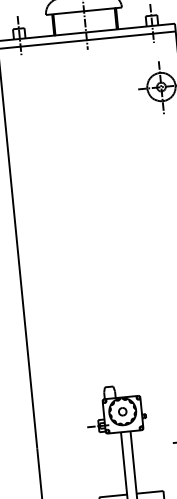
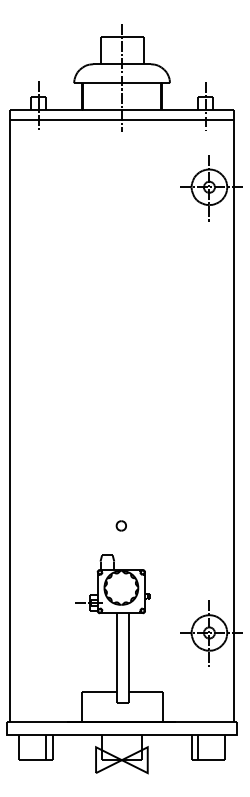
part: (122, 411) -> (120, 525), moved

